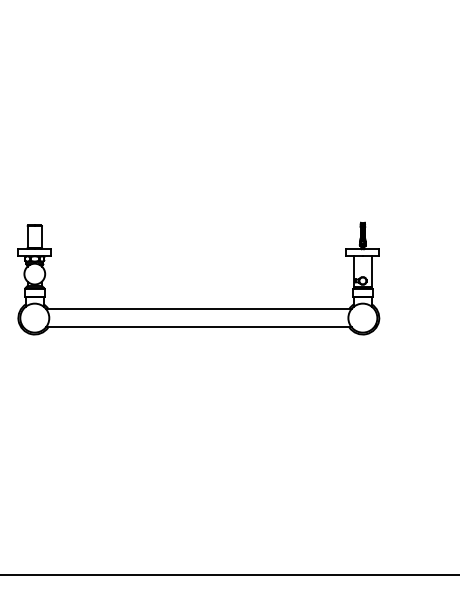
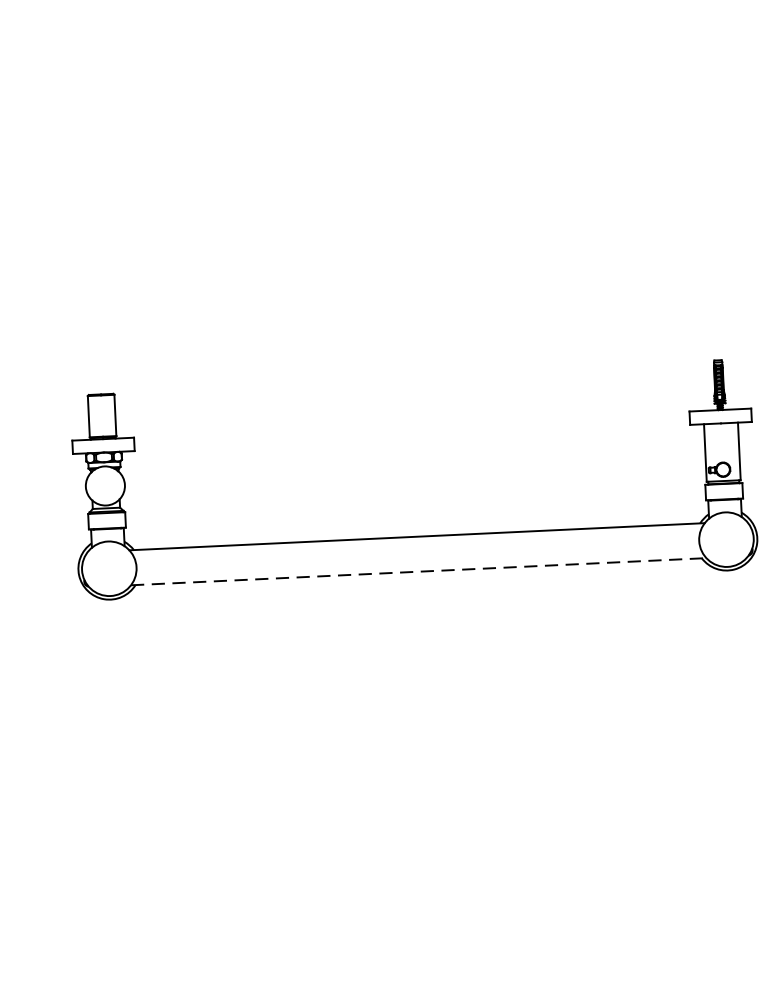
line: (198, 327) -> (418, 571), solid -> dashed

